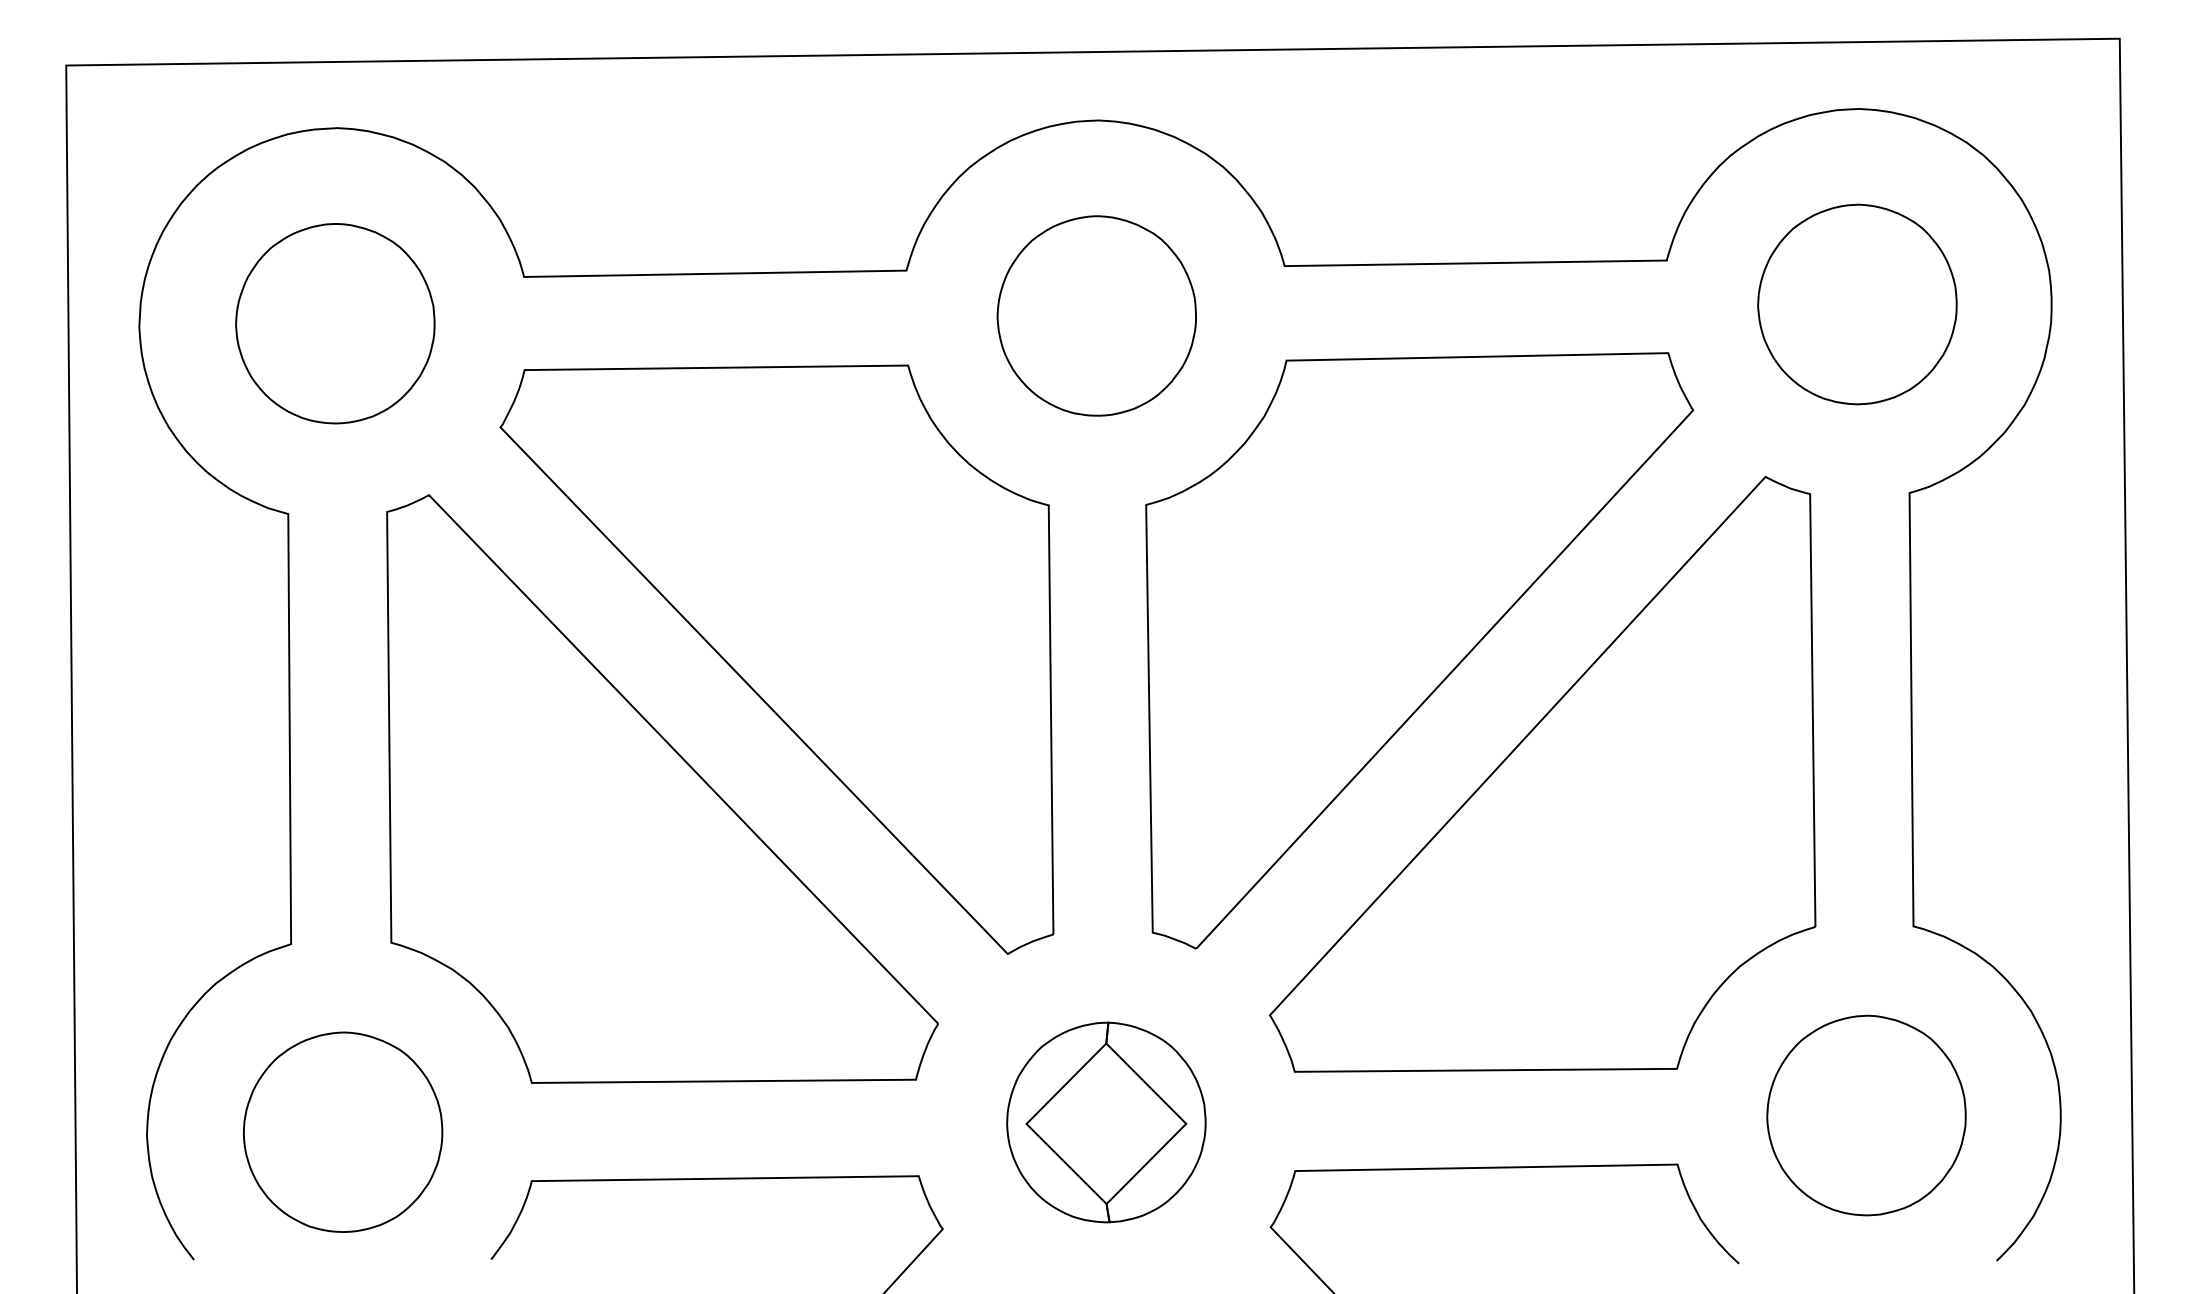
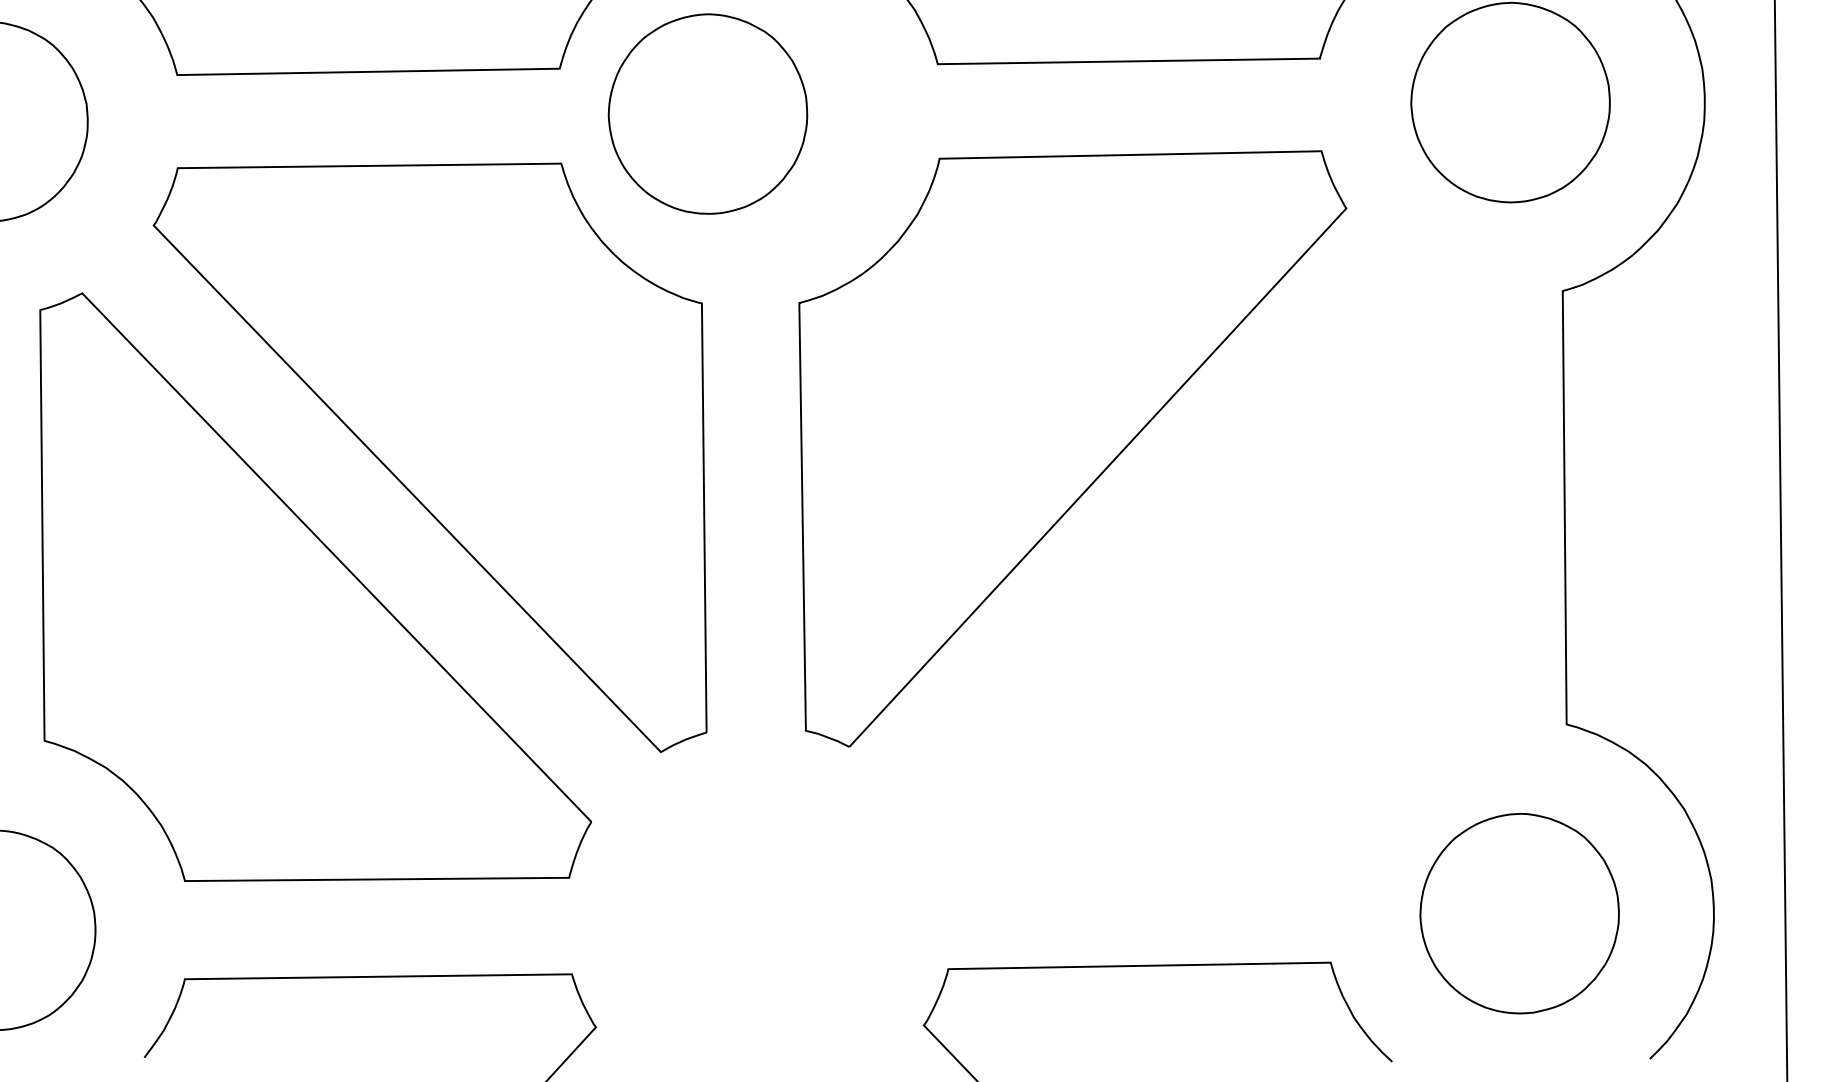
part: (1096, 315) -> (707, 113), moved
part: (1542, 774) -> (1195, 572), removed
part: (1106, 1122) -> (759, 920), removed

